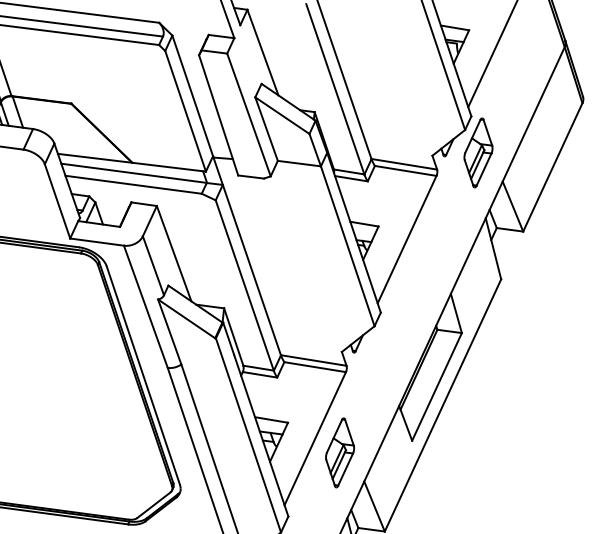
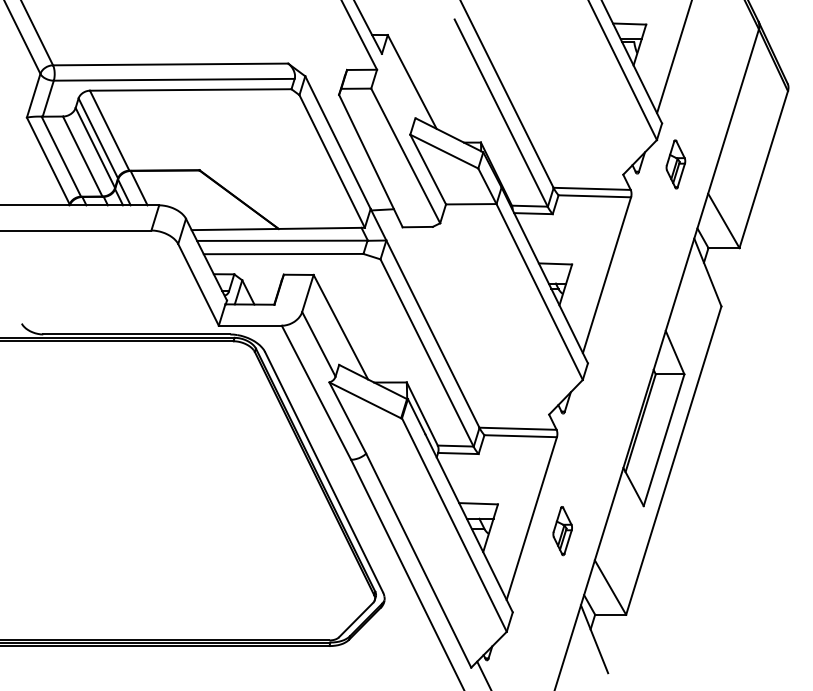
part: (478, 152) -> (675, 164), size x0.6
part: (340, 452) -> (562, 530), size x0.6

